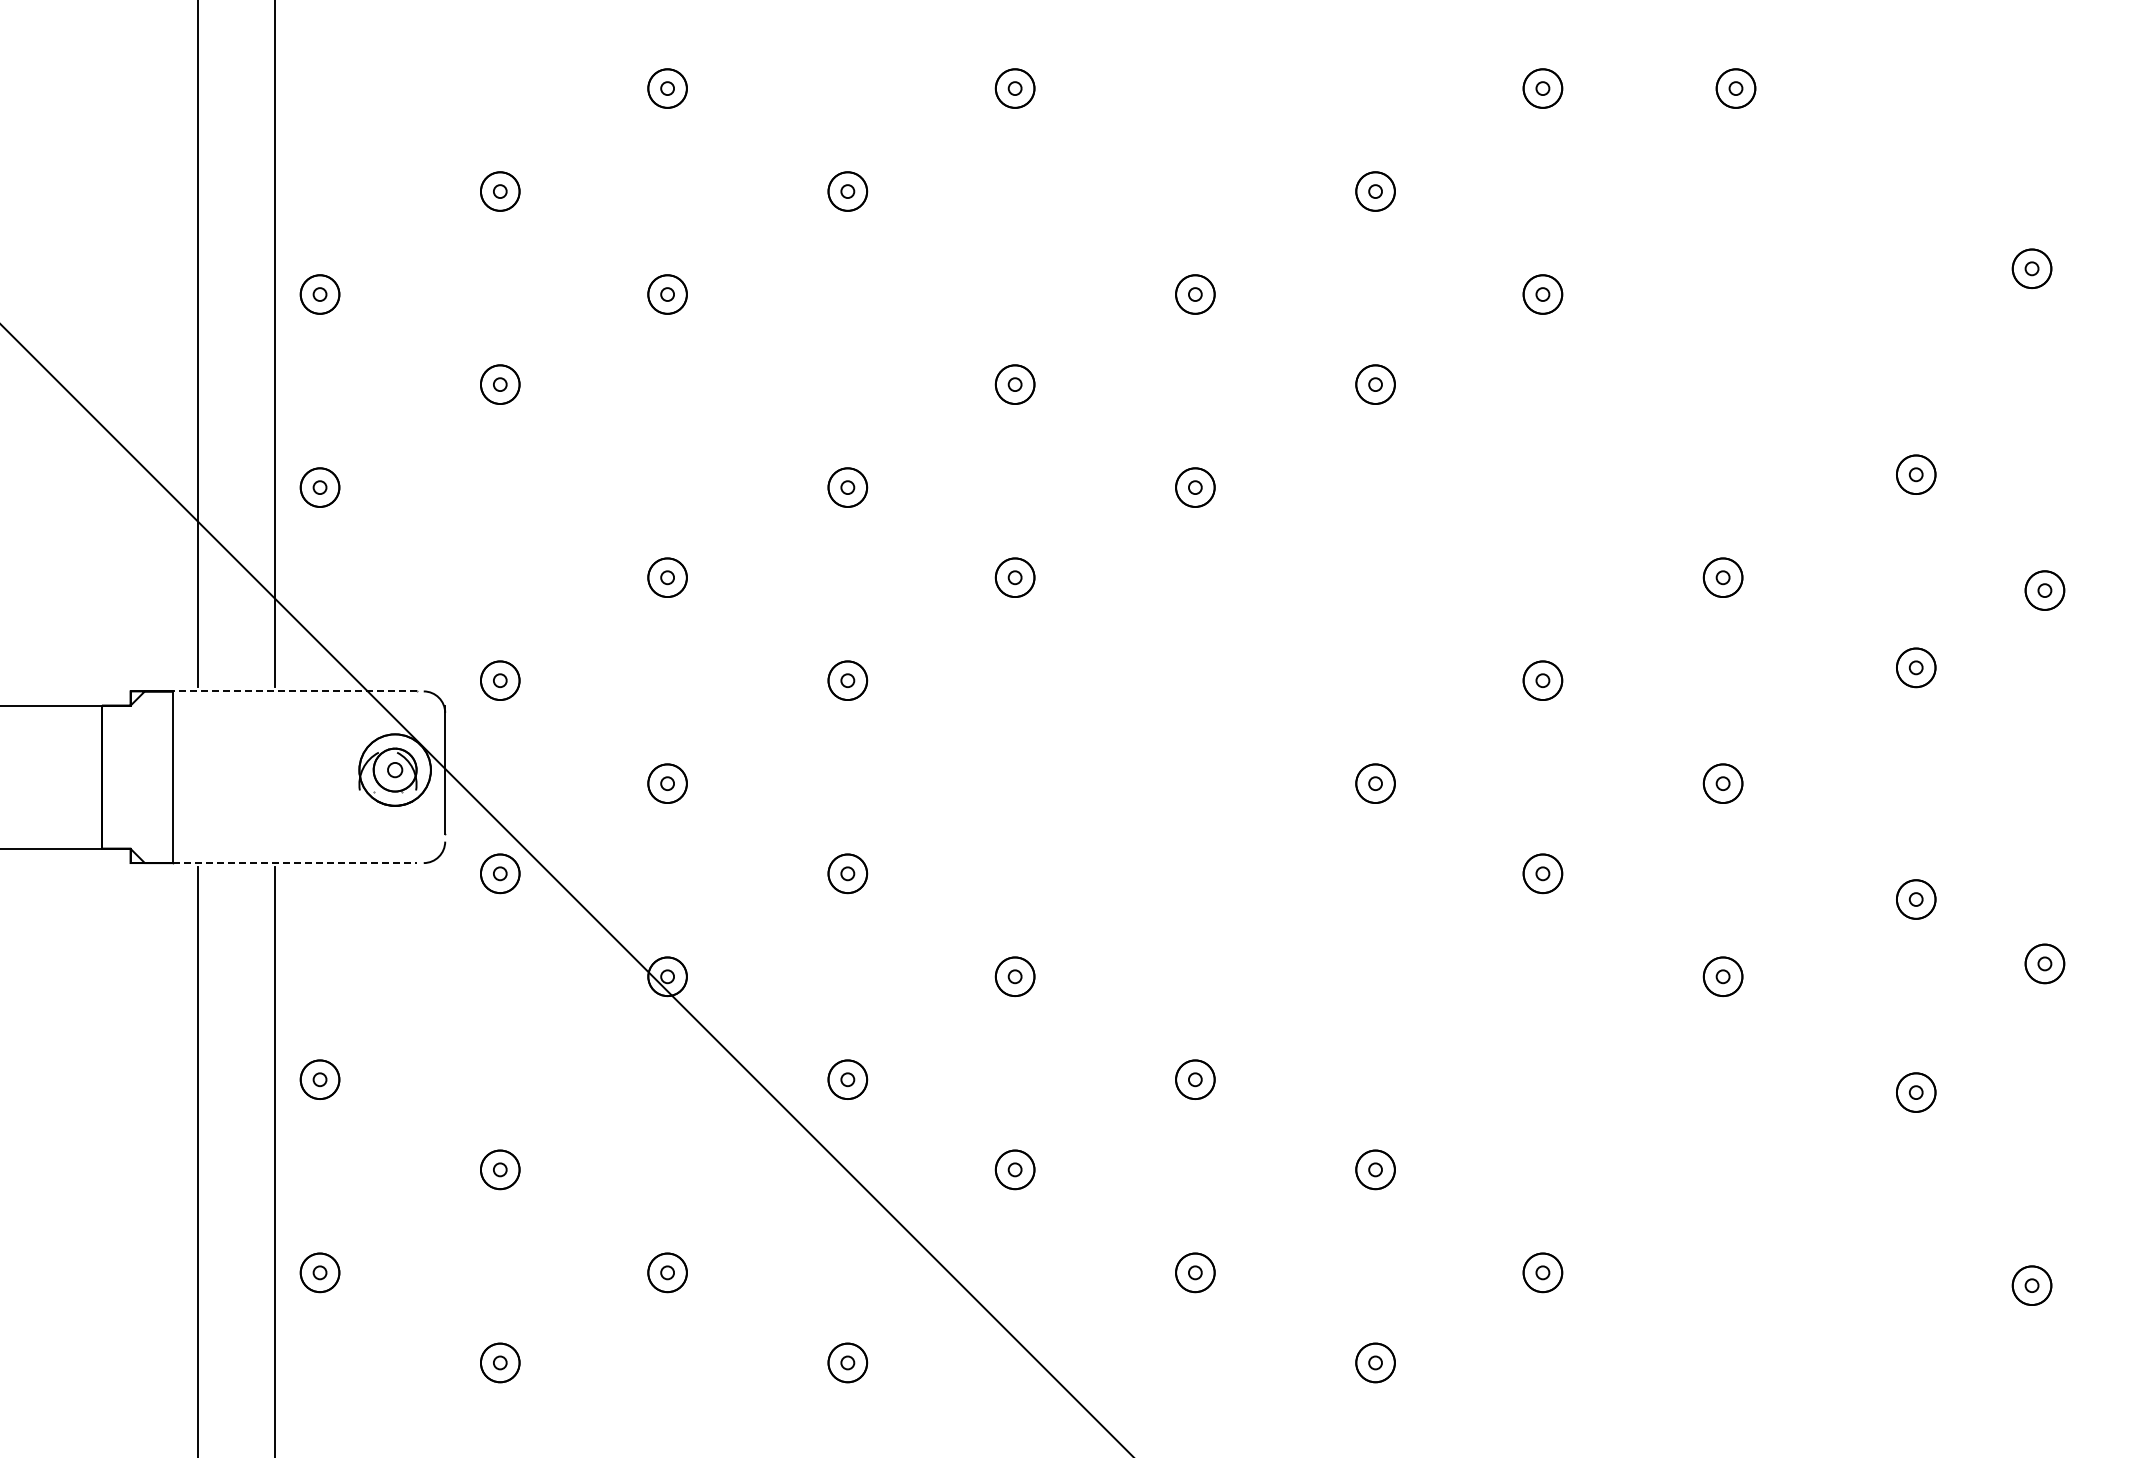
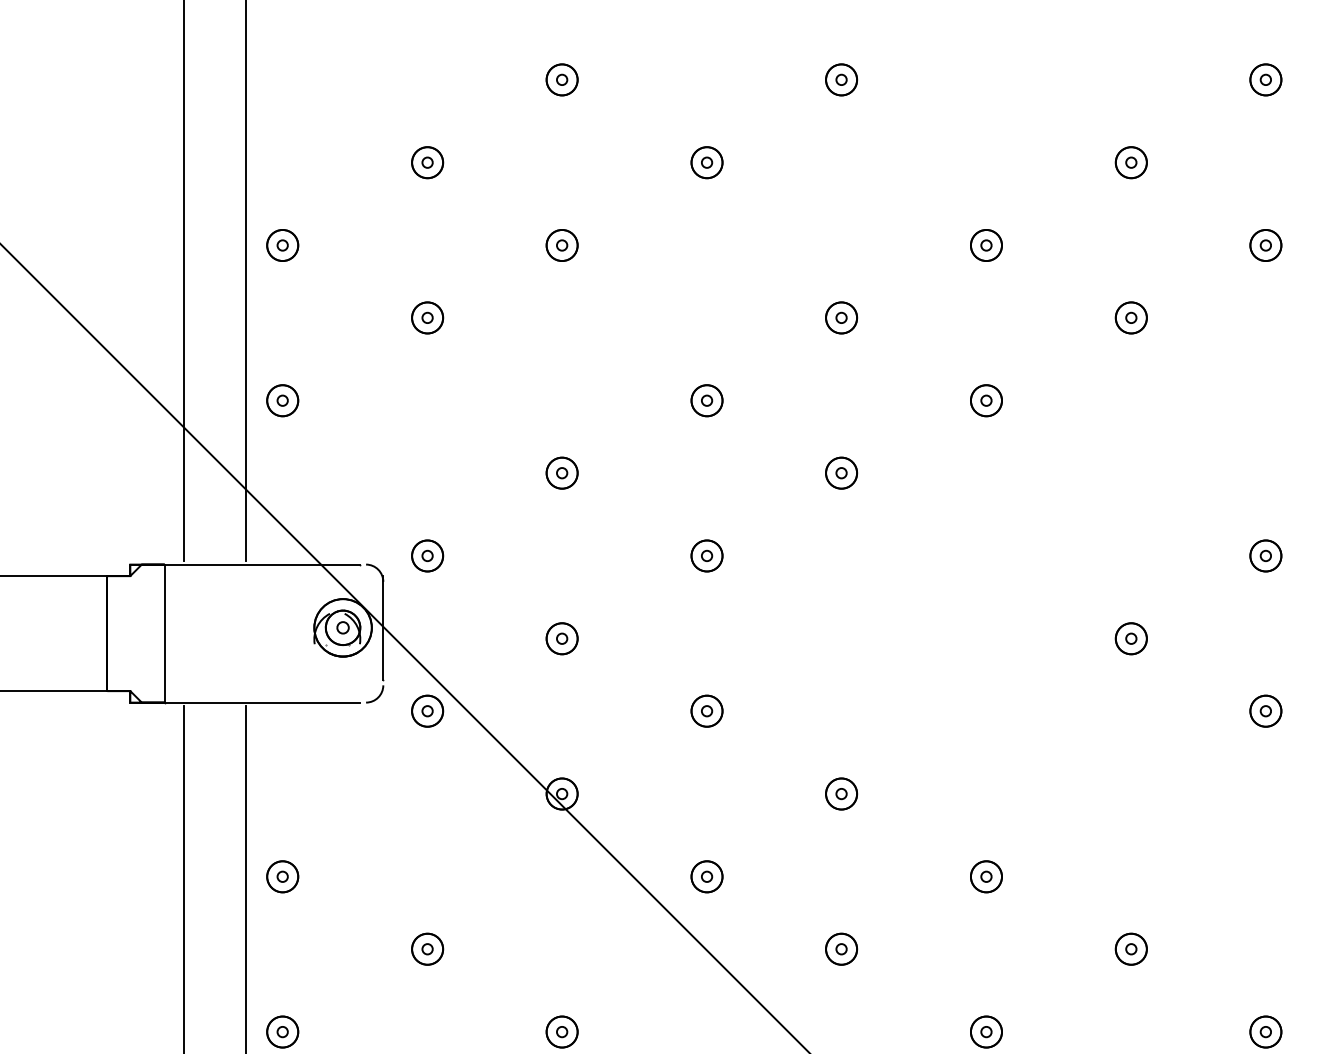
line: (295, 691) -> (262, 564), dashed -> solid
line: (295, 863) -> (262, 702), dashed -> solid

